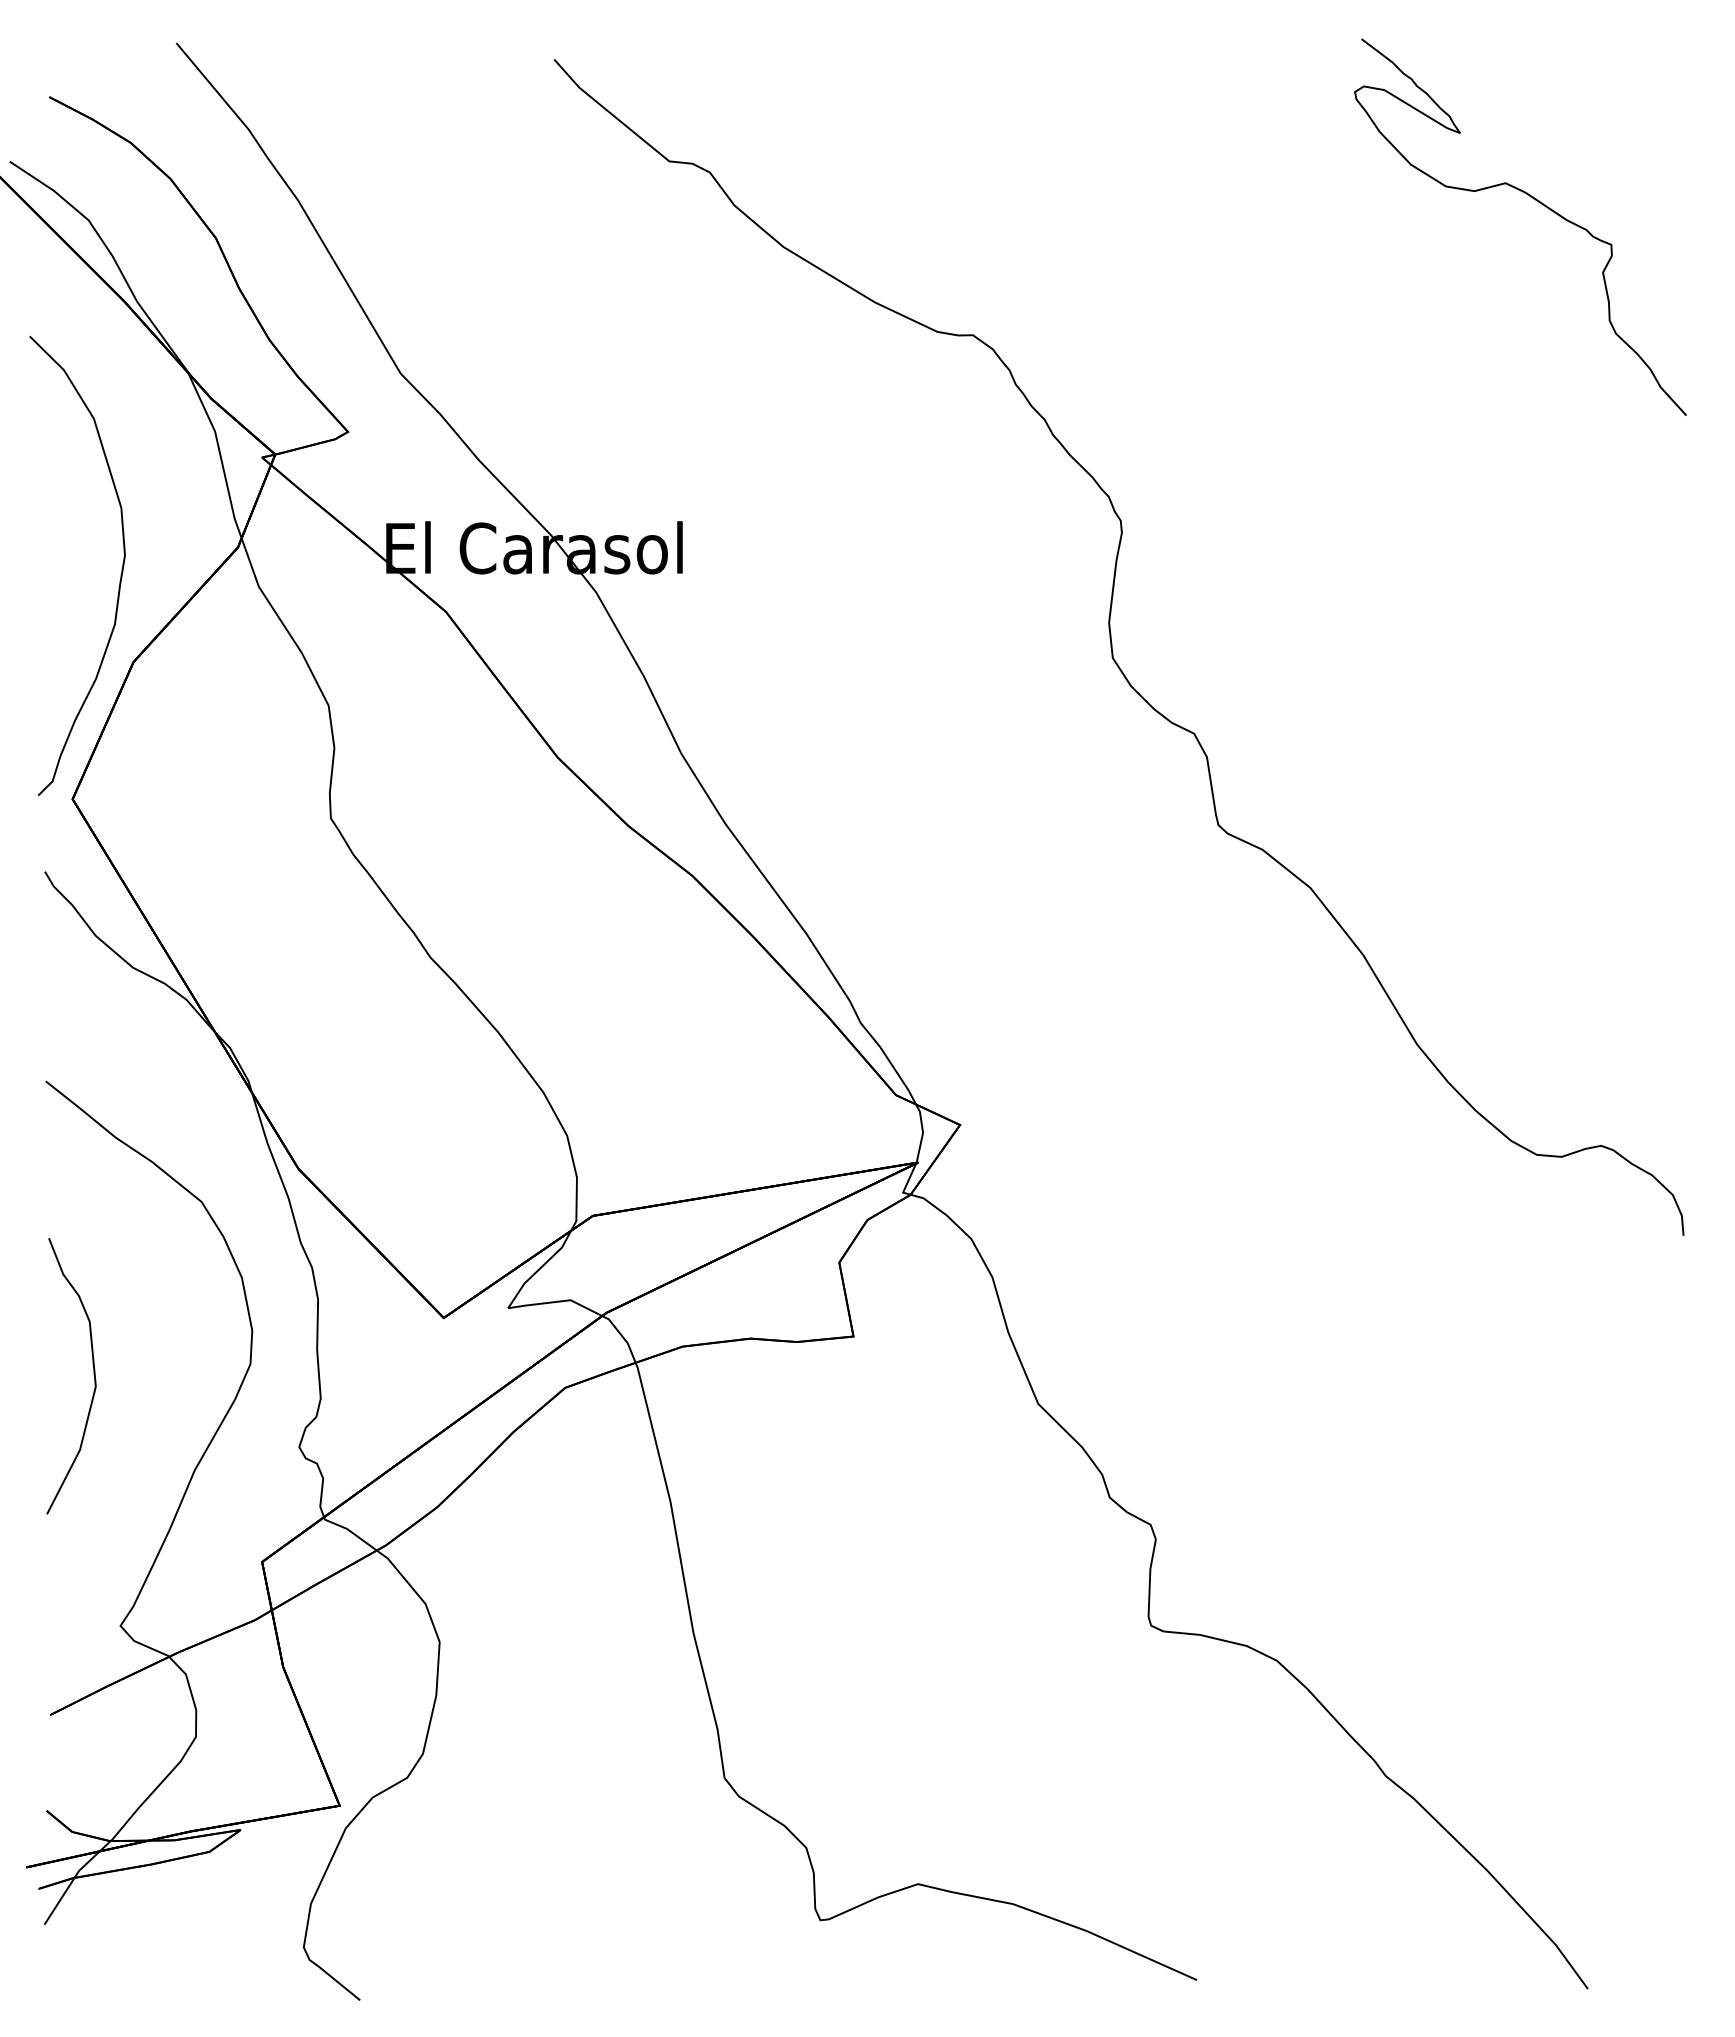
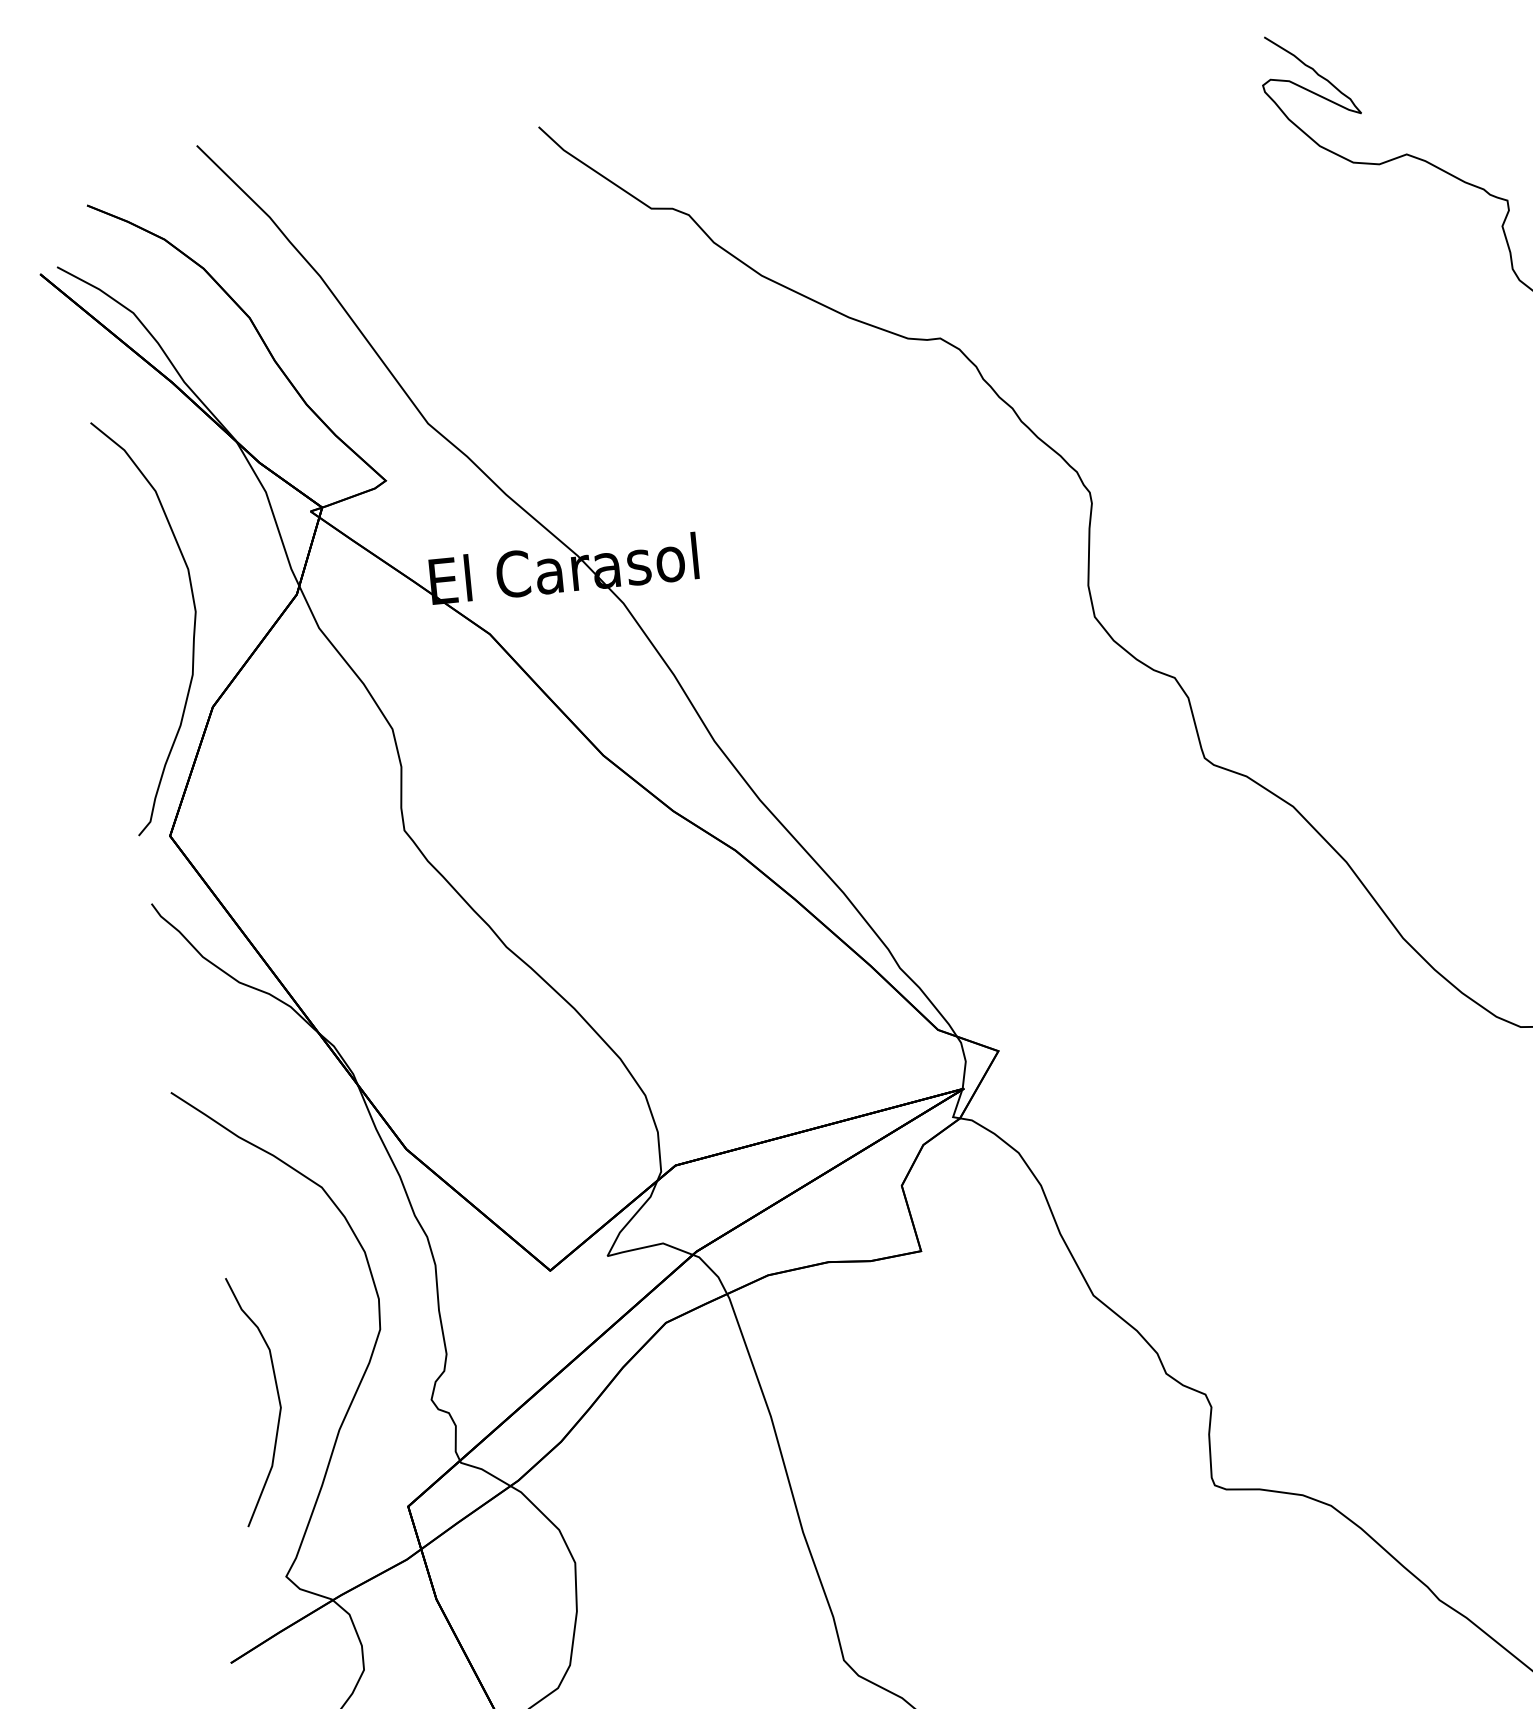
curve: (93, 1375) -> (277, 1397), moved

